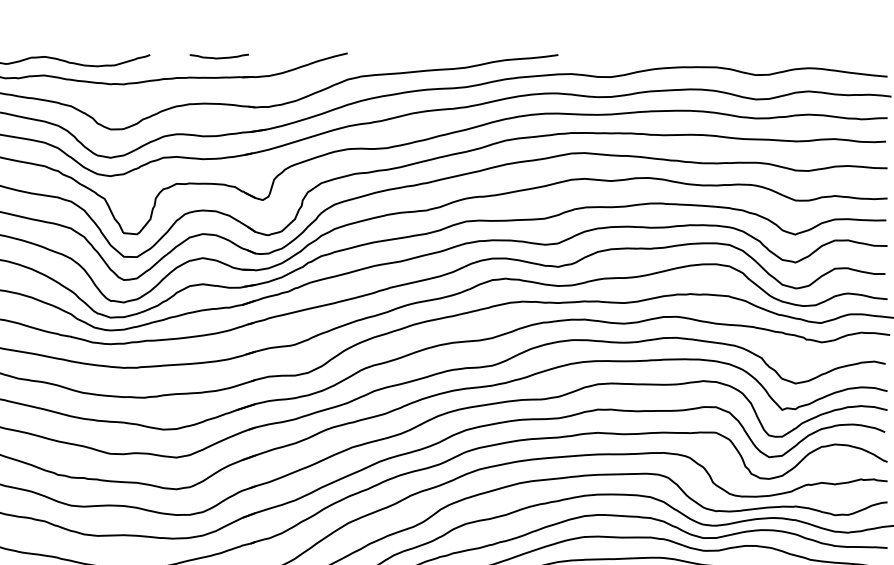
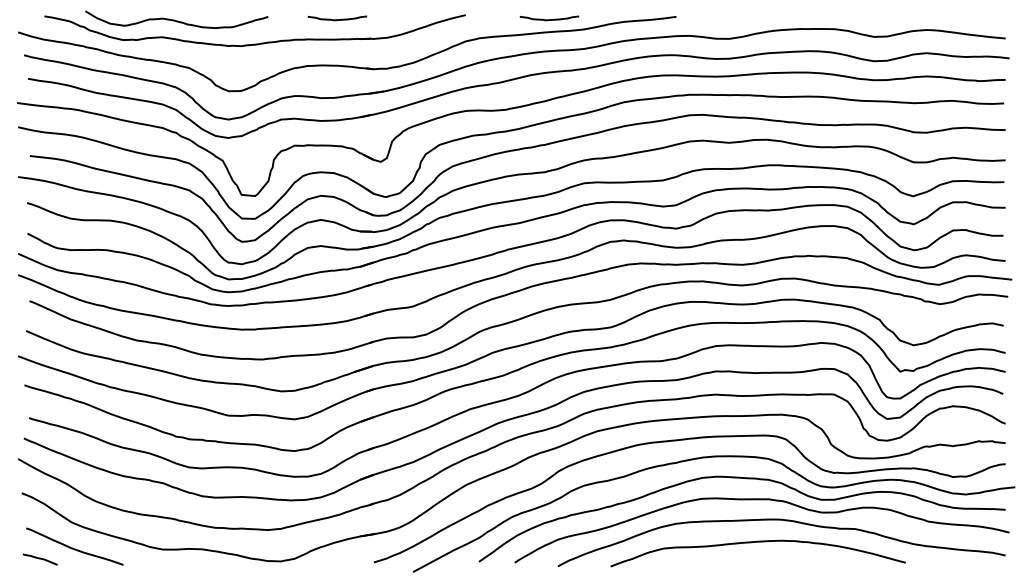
curve: (431, 57) -> (549, 19), added

